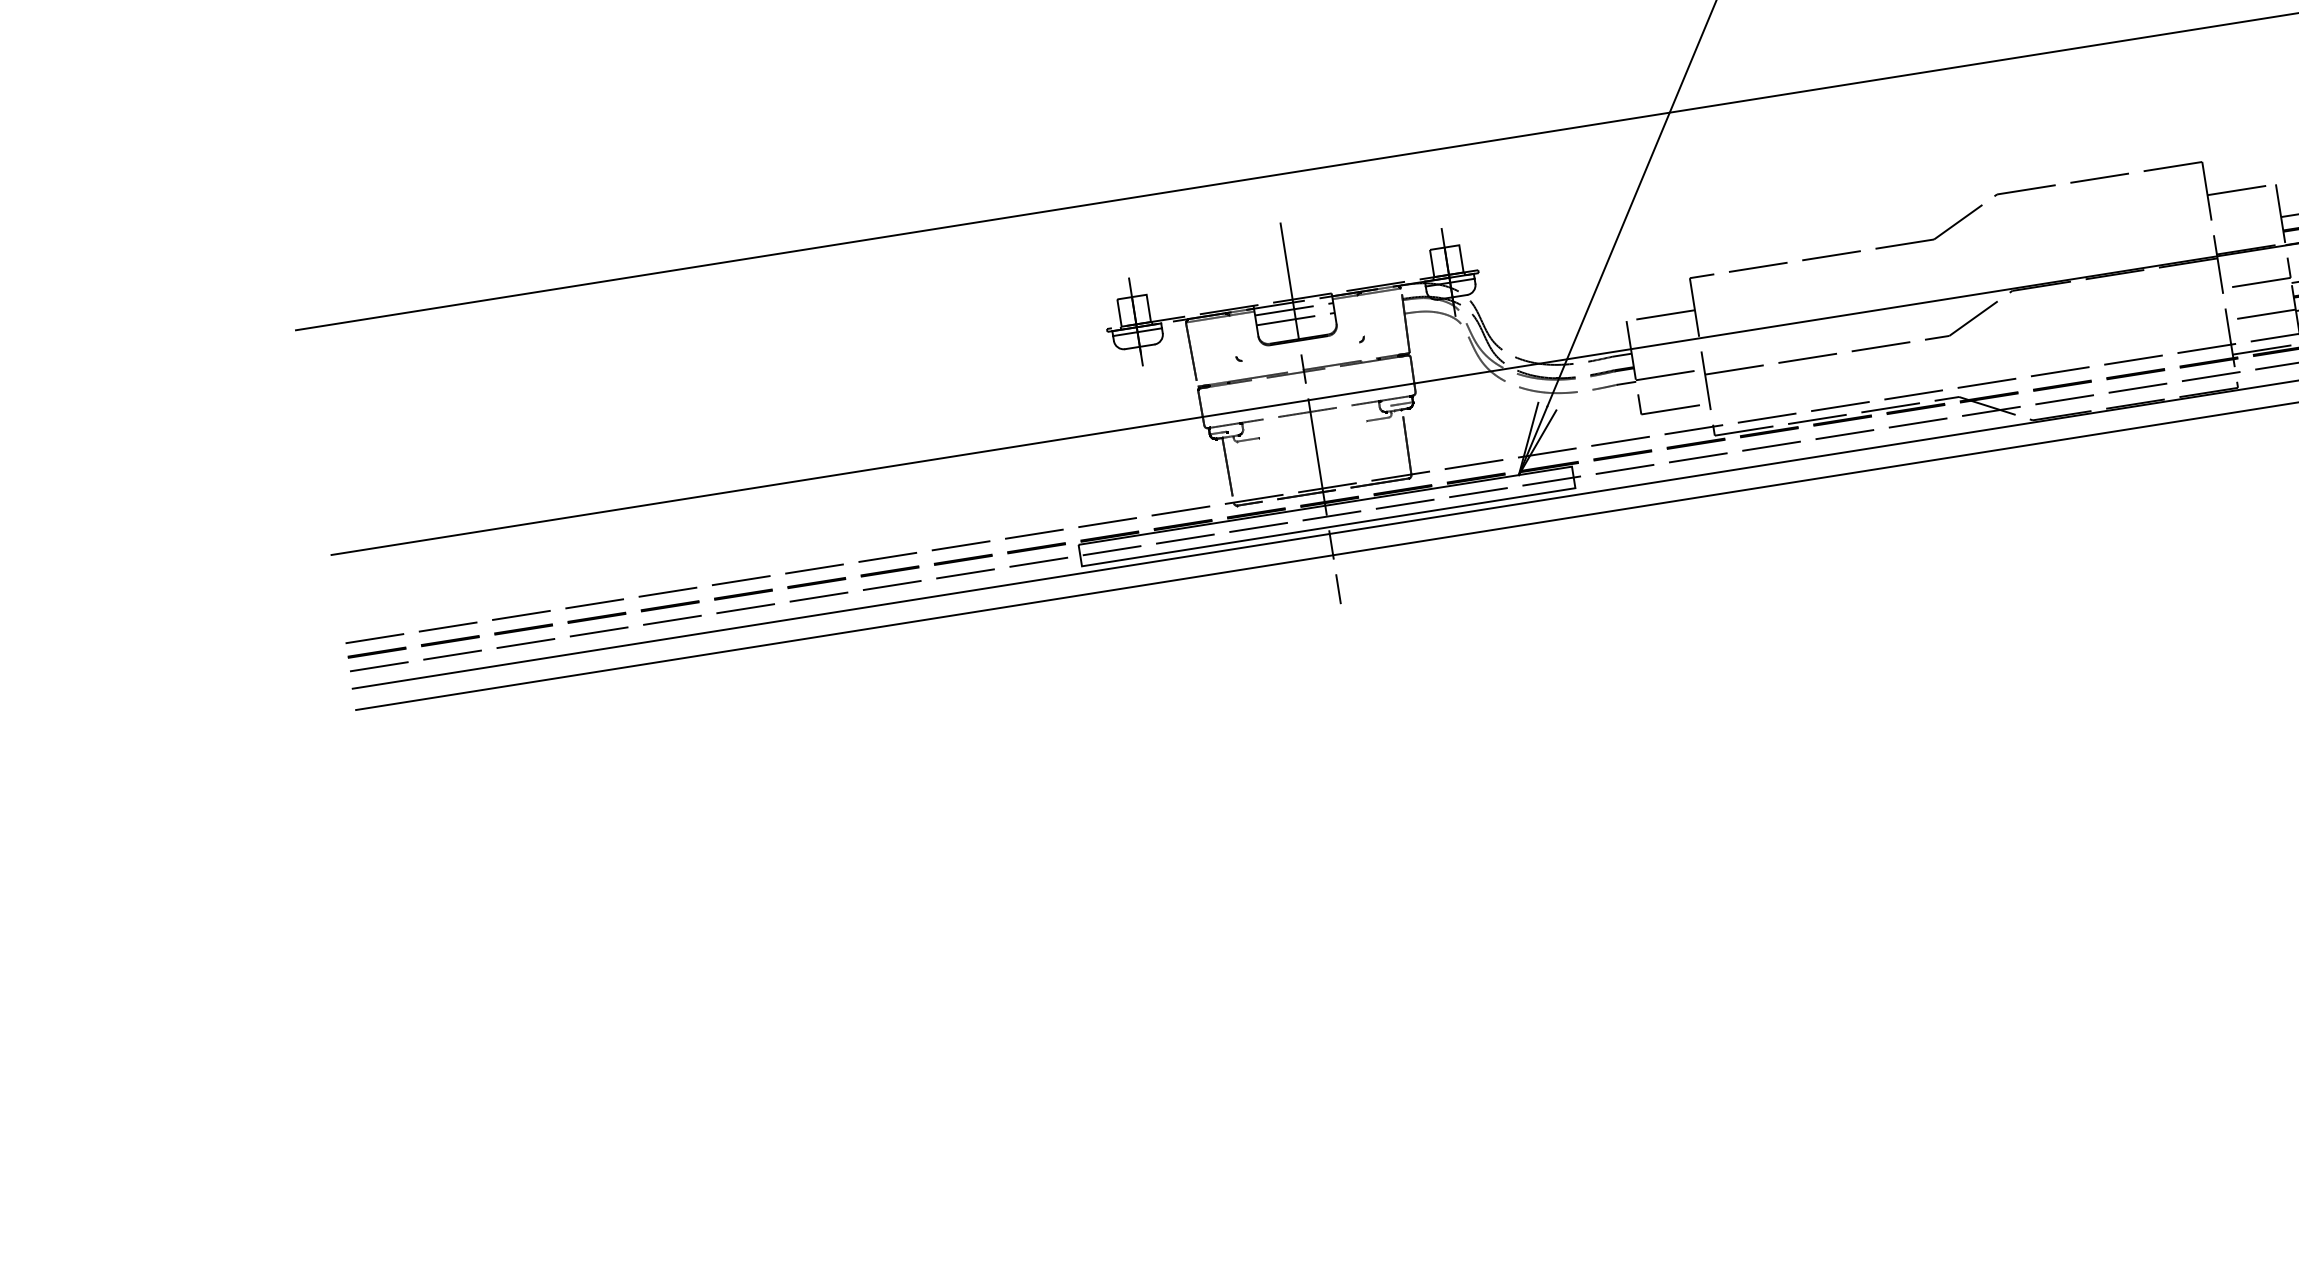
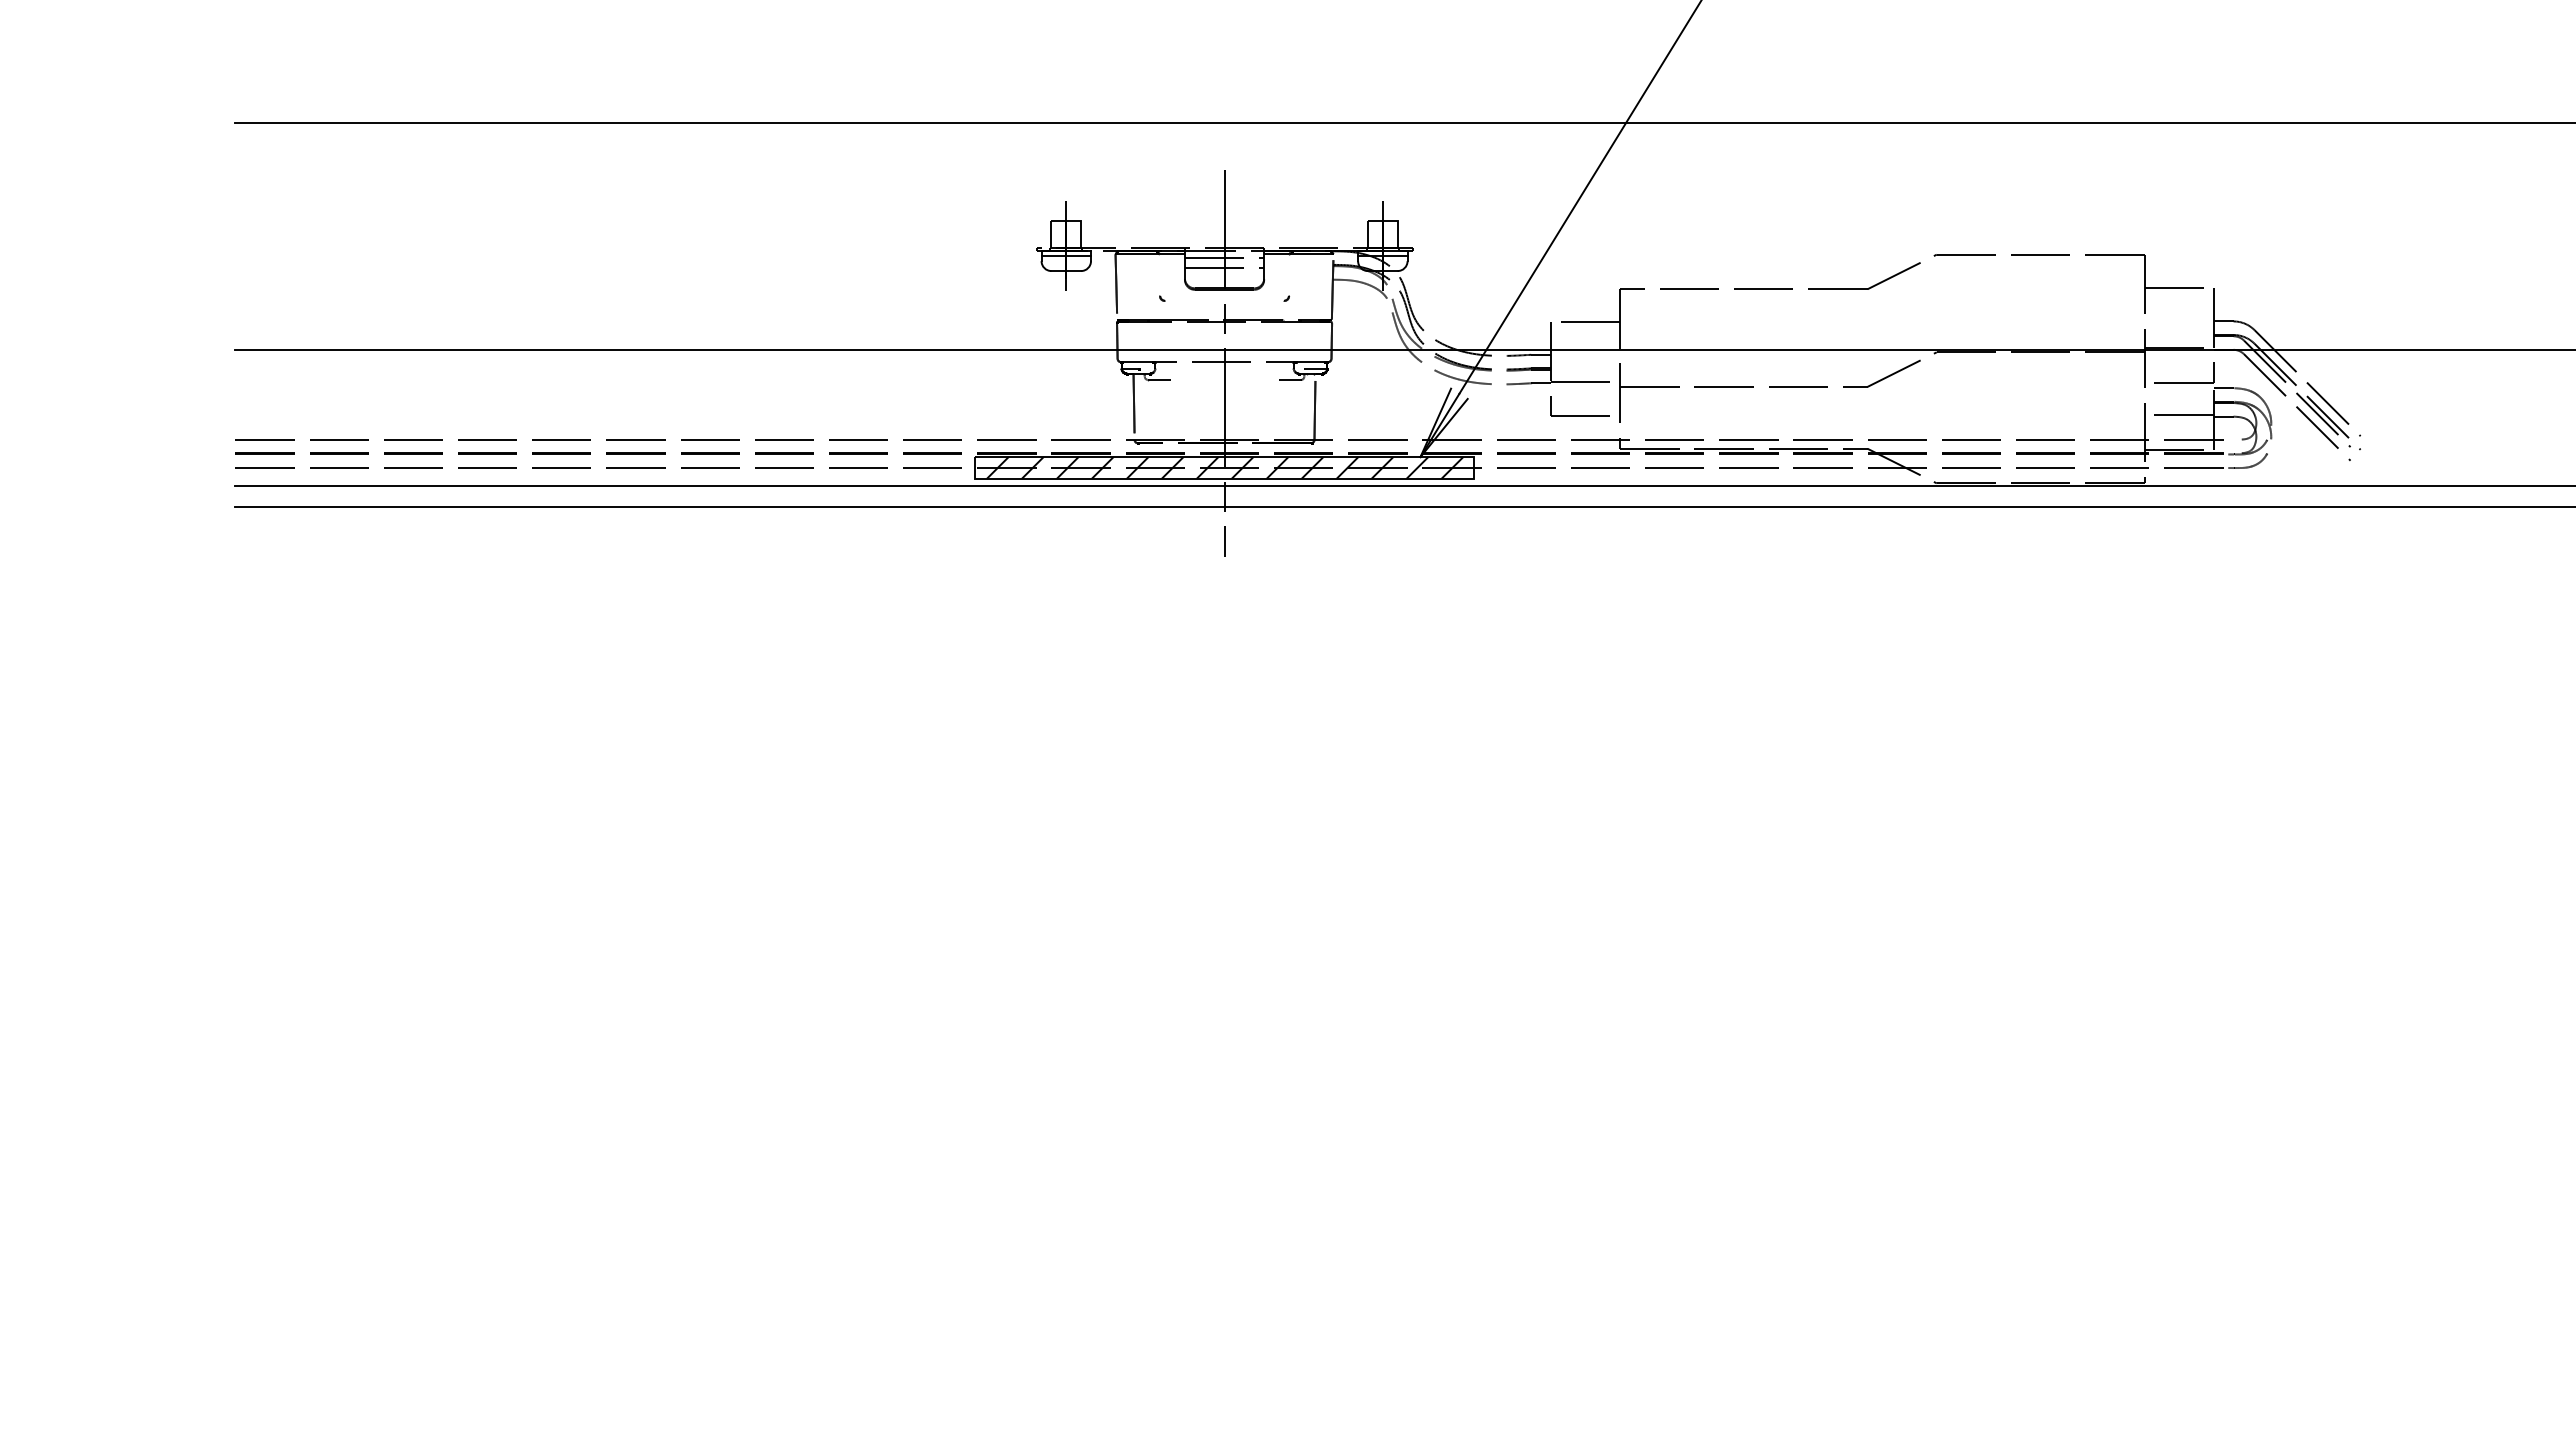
hatch: (1326, 516) -> (1224, 467), added

